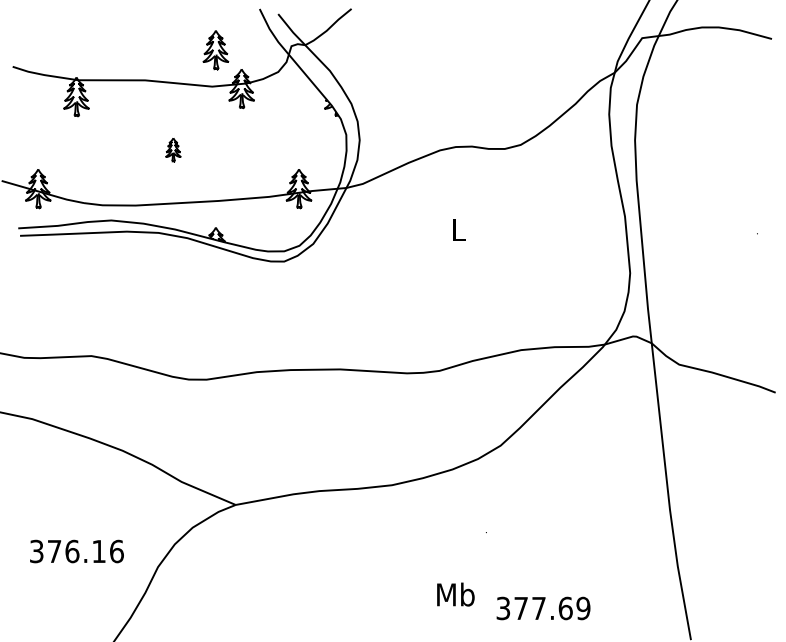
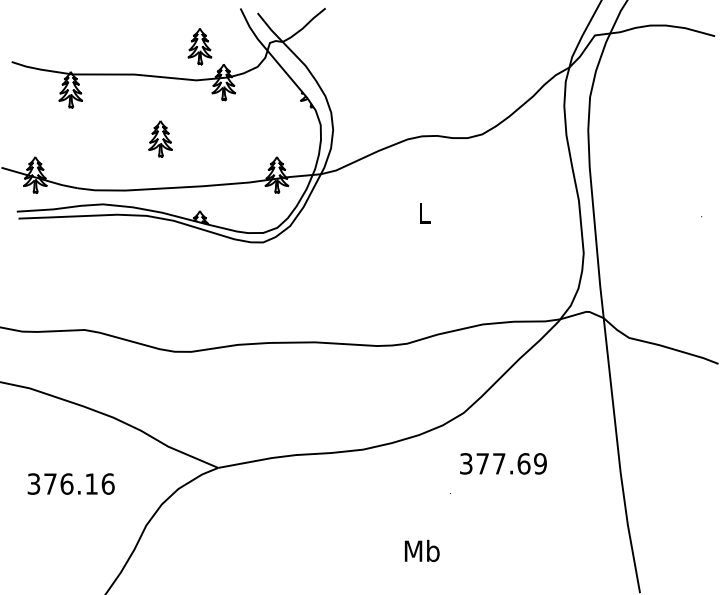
part: (173, 149) -> (160, 138), size x1.67
text: (76, 550) -> (70, 483), moved
text: (543, 608) -> (503, 463), moved

